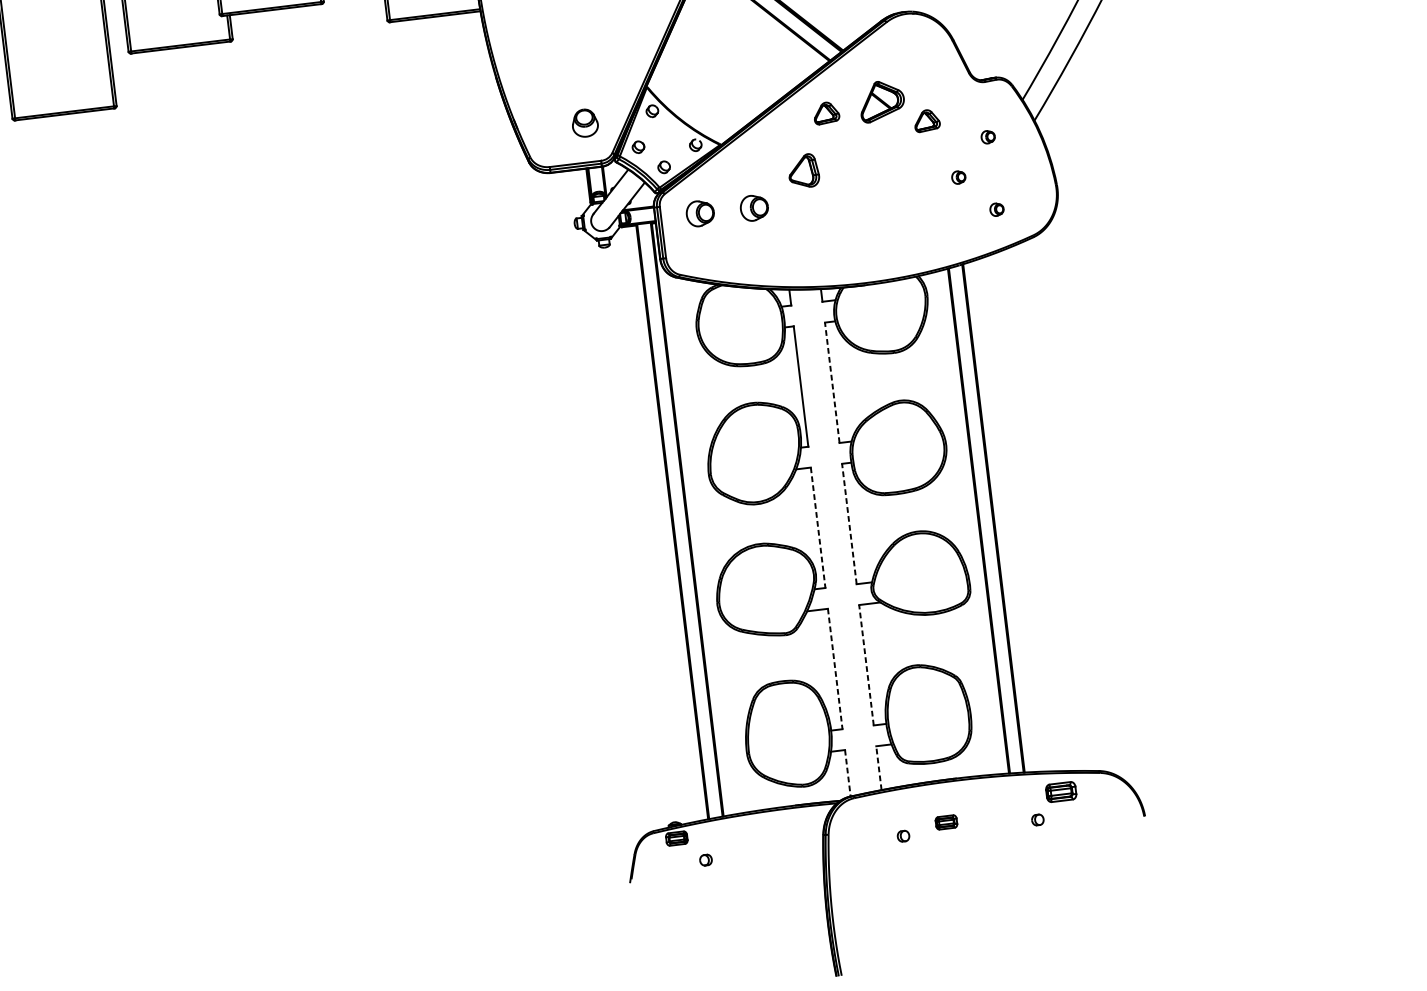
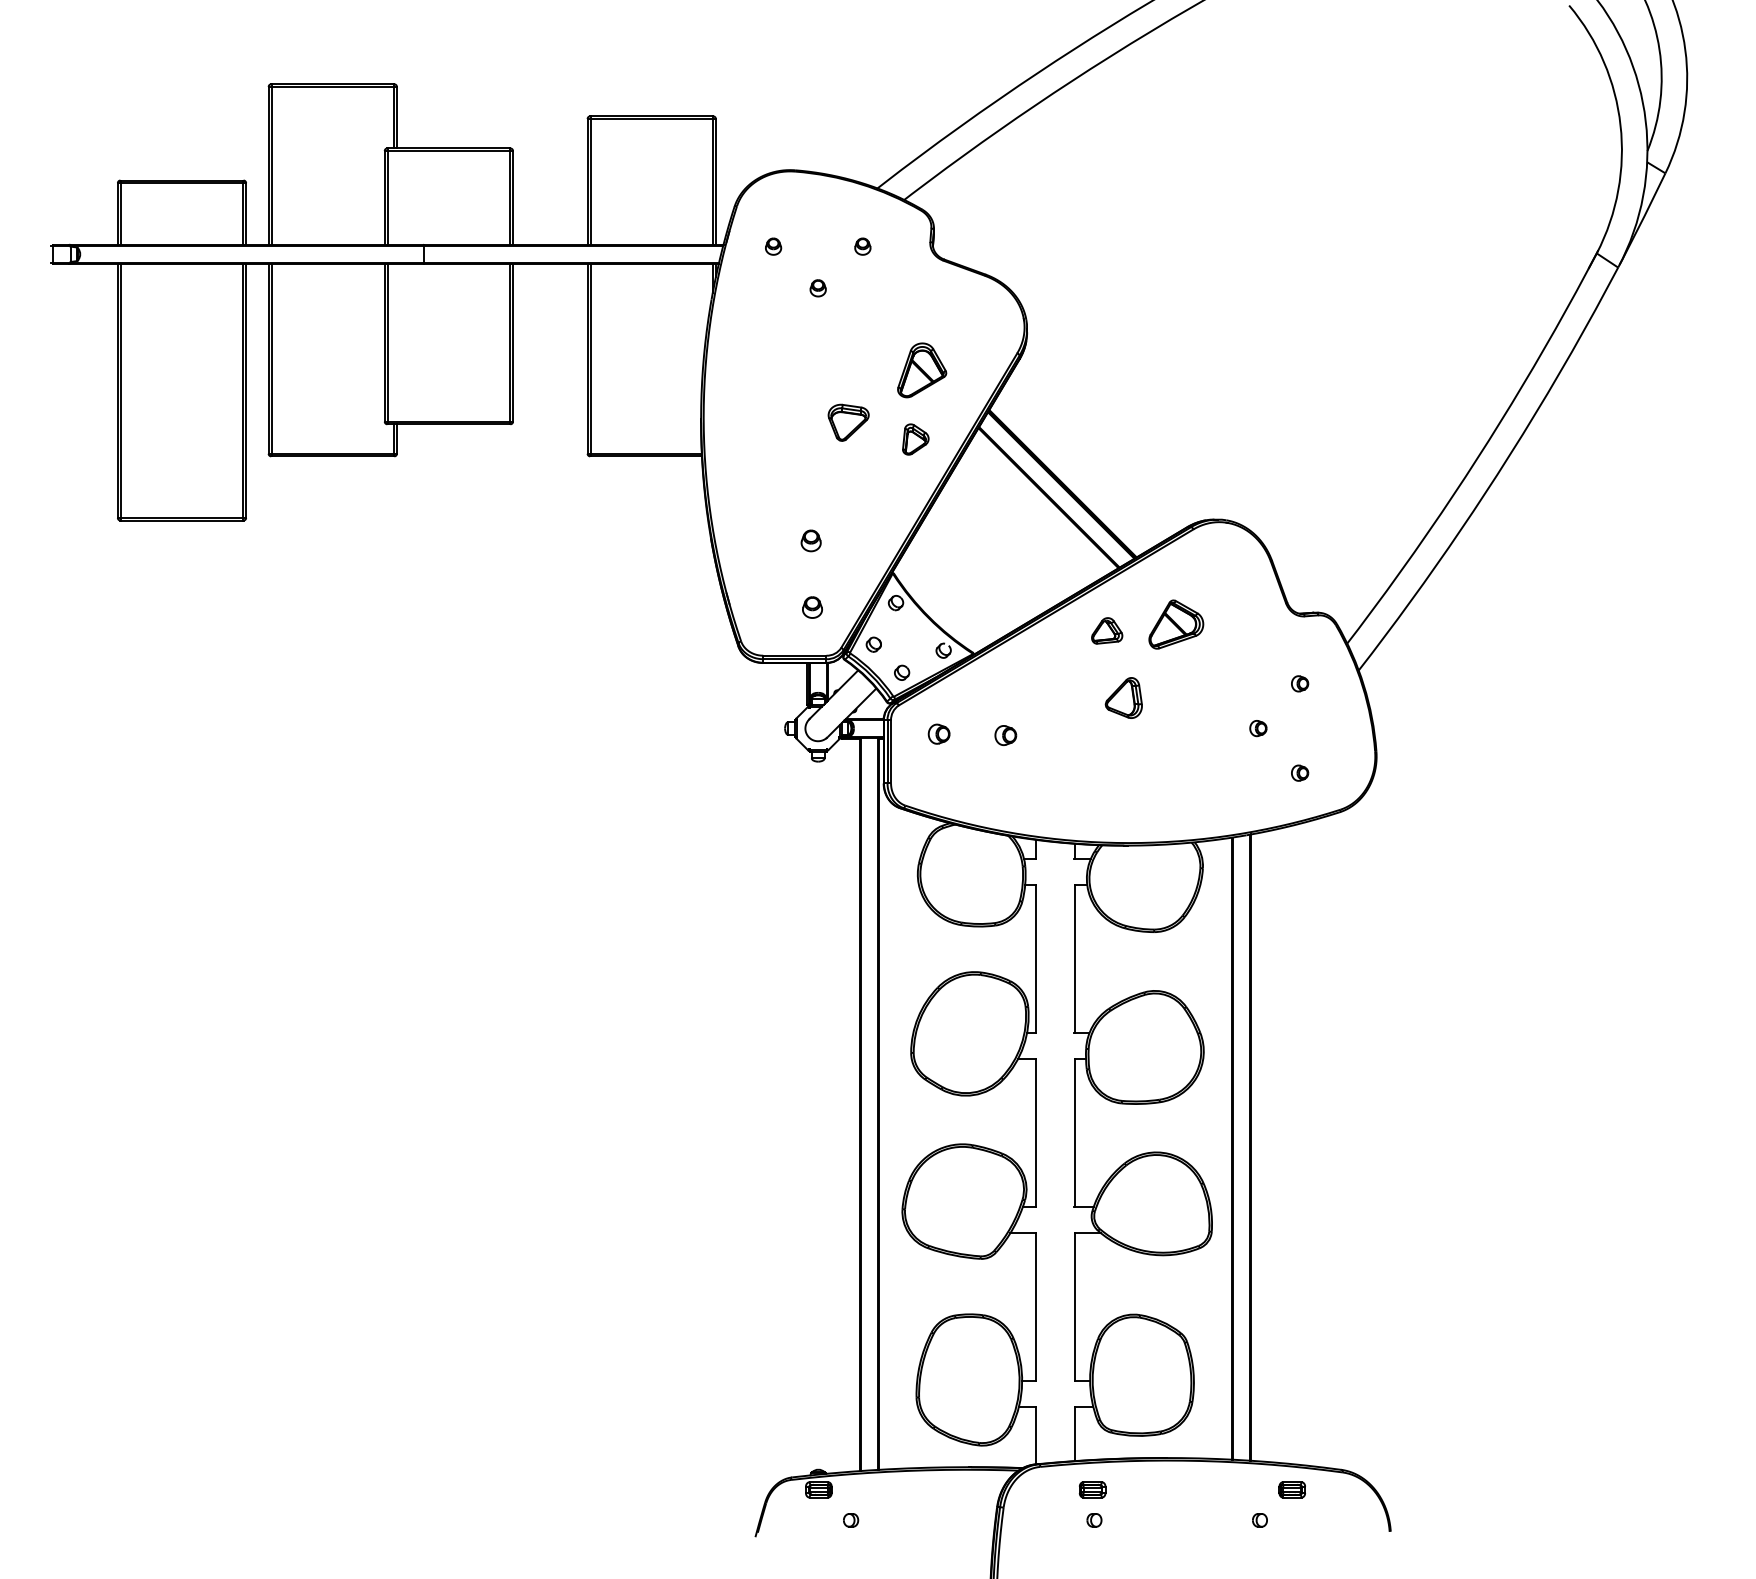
part: (576, 68) -> (810, 540), added
part: (927, 120) -> (1228, 654), removed
part: (585, 123) -> (812, 607), size x0.62
part: (803, 170) -> (1123, 697), moved
part: (754, 208) -> (1005, 735), size x0.62
part: (699, 212) -> (938, 733), size x0.62
line: (832, 382) -> (1074, 958), dashed -> solid
line: (849, 523) -> (1074, 1132), dashed -> solid
line: (818, 527) -> (1036, 1133), dashed -> solid
line: (866, 664) -> (1074, 1306), dashed -> solid
line: (835, 669) -> (1036, 1307), dashed -> solid
line: (878, 767) -> (1074, 1433), dashed -> solid
line: (848, 773) -> (1036, 1435), dashed -> solid
part: (1060, 791) -> (1291, 1489), size x0.71
part: (946, 822) -> (1092, 1489), moved

